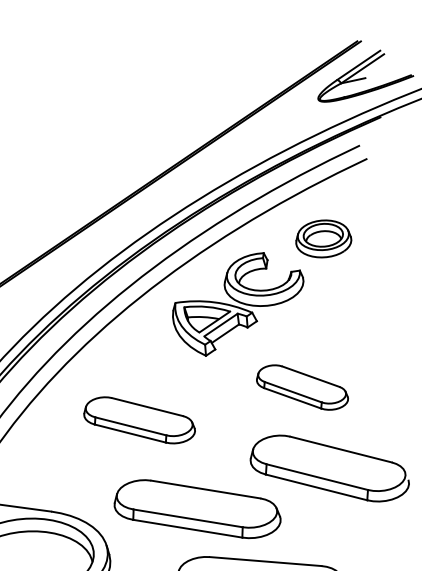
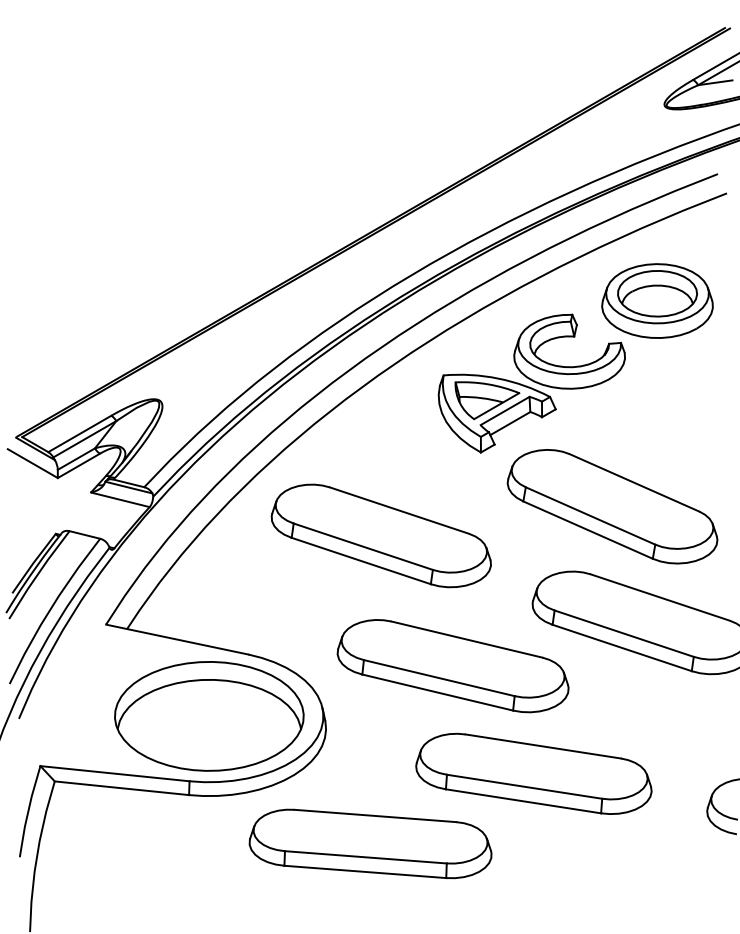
part: (323, 238) -> (657, 300), size x1.43
part: (302, 387) -> (612, 506), size x1.67
part: (138, 420) -> (380, 535), size x1.43

